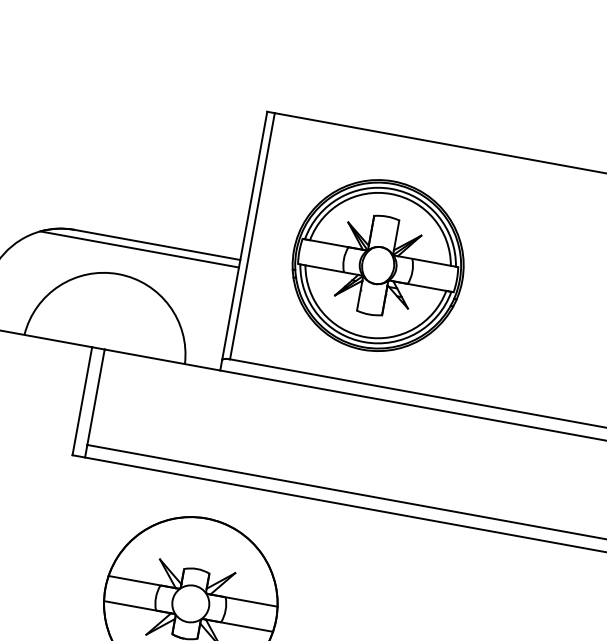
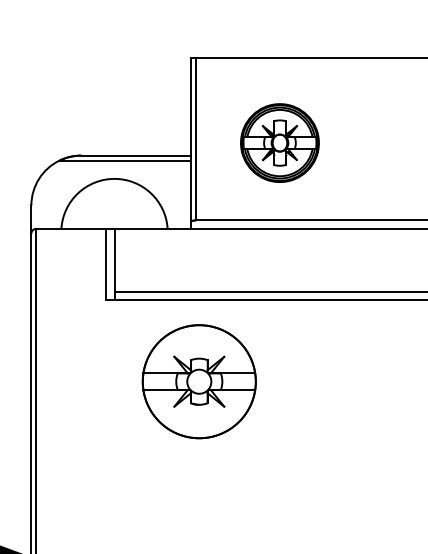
part: (377, 264) -> (279, 142), size x0.7

